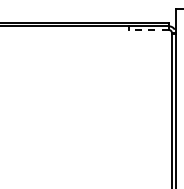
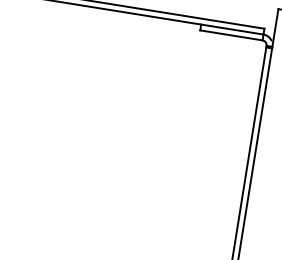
line: (149, 30) -> (231, 36), dashed -> solid

